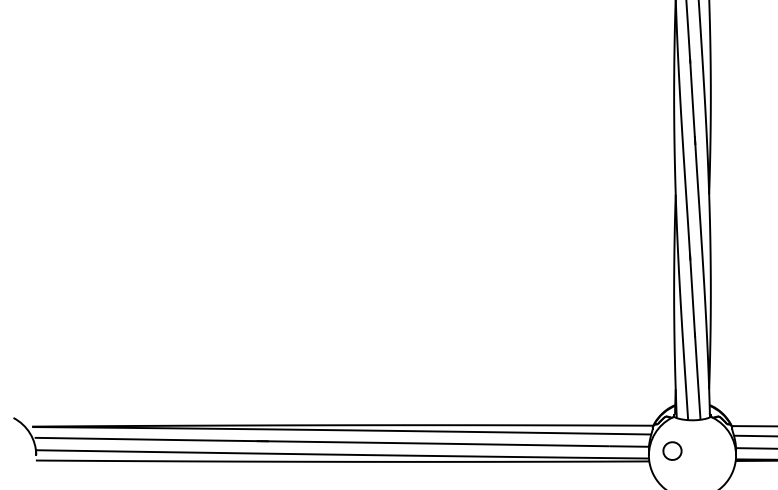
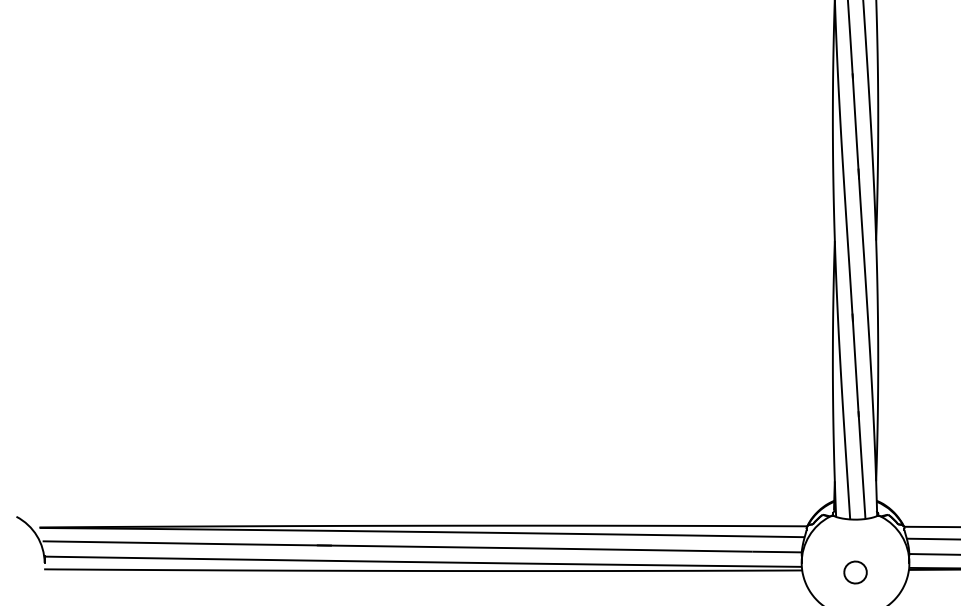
part: (672, 450) -> (855, 571), moved

